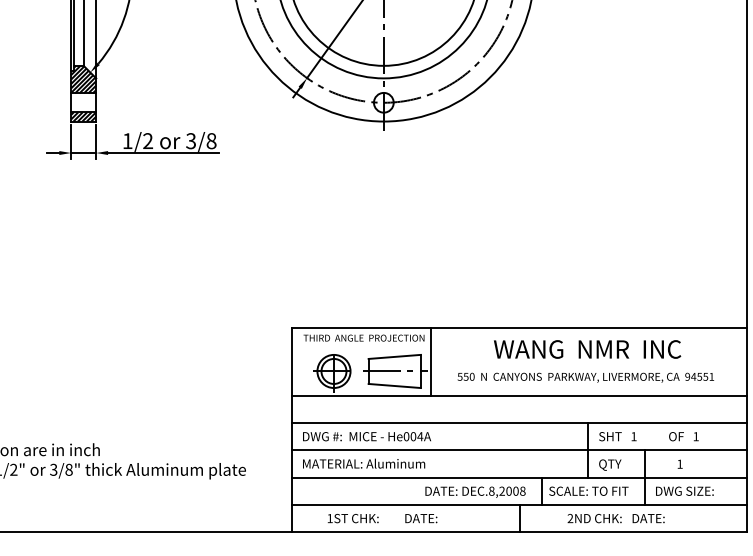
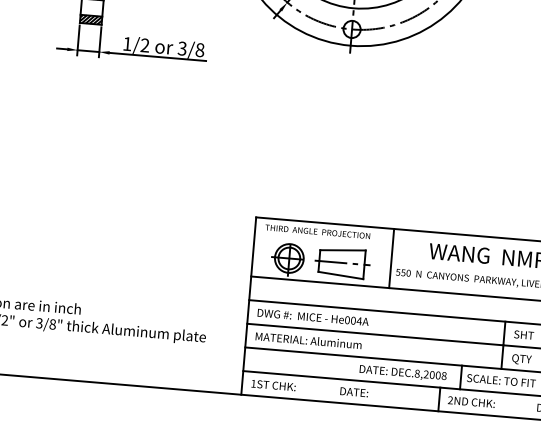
line: (431, 361) -> (391, 258), moved
text: (352, 518) -> (273, 385), moved
text: (594, 518) -> (471, 402), moved

